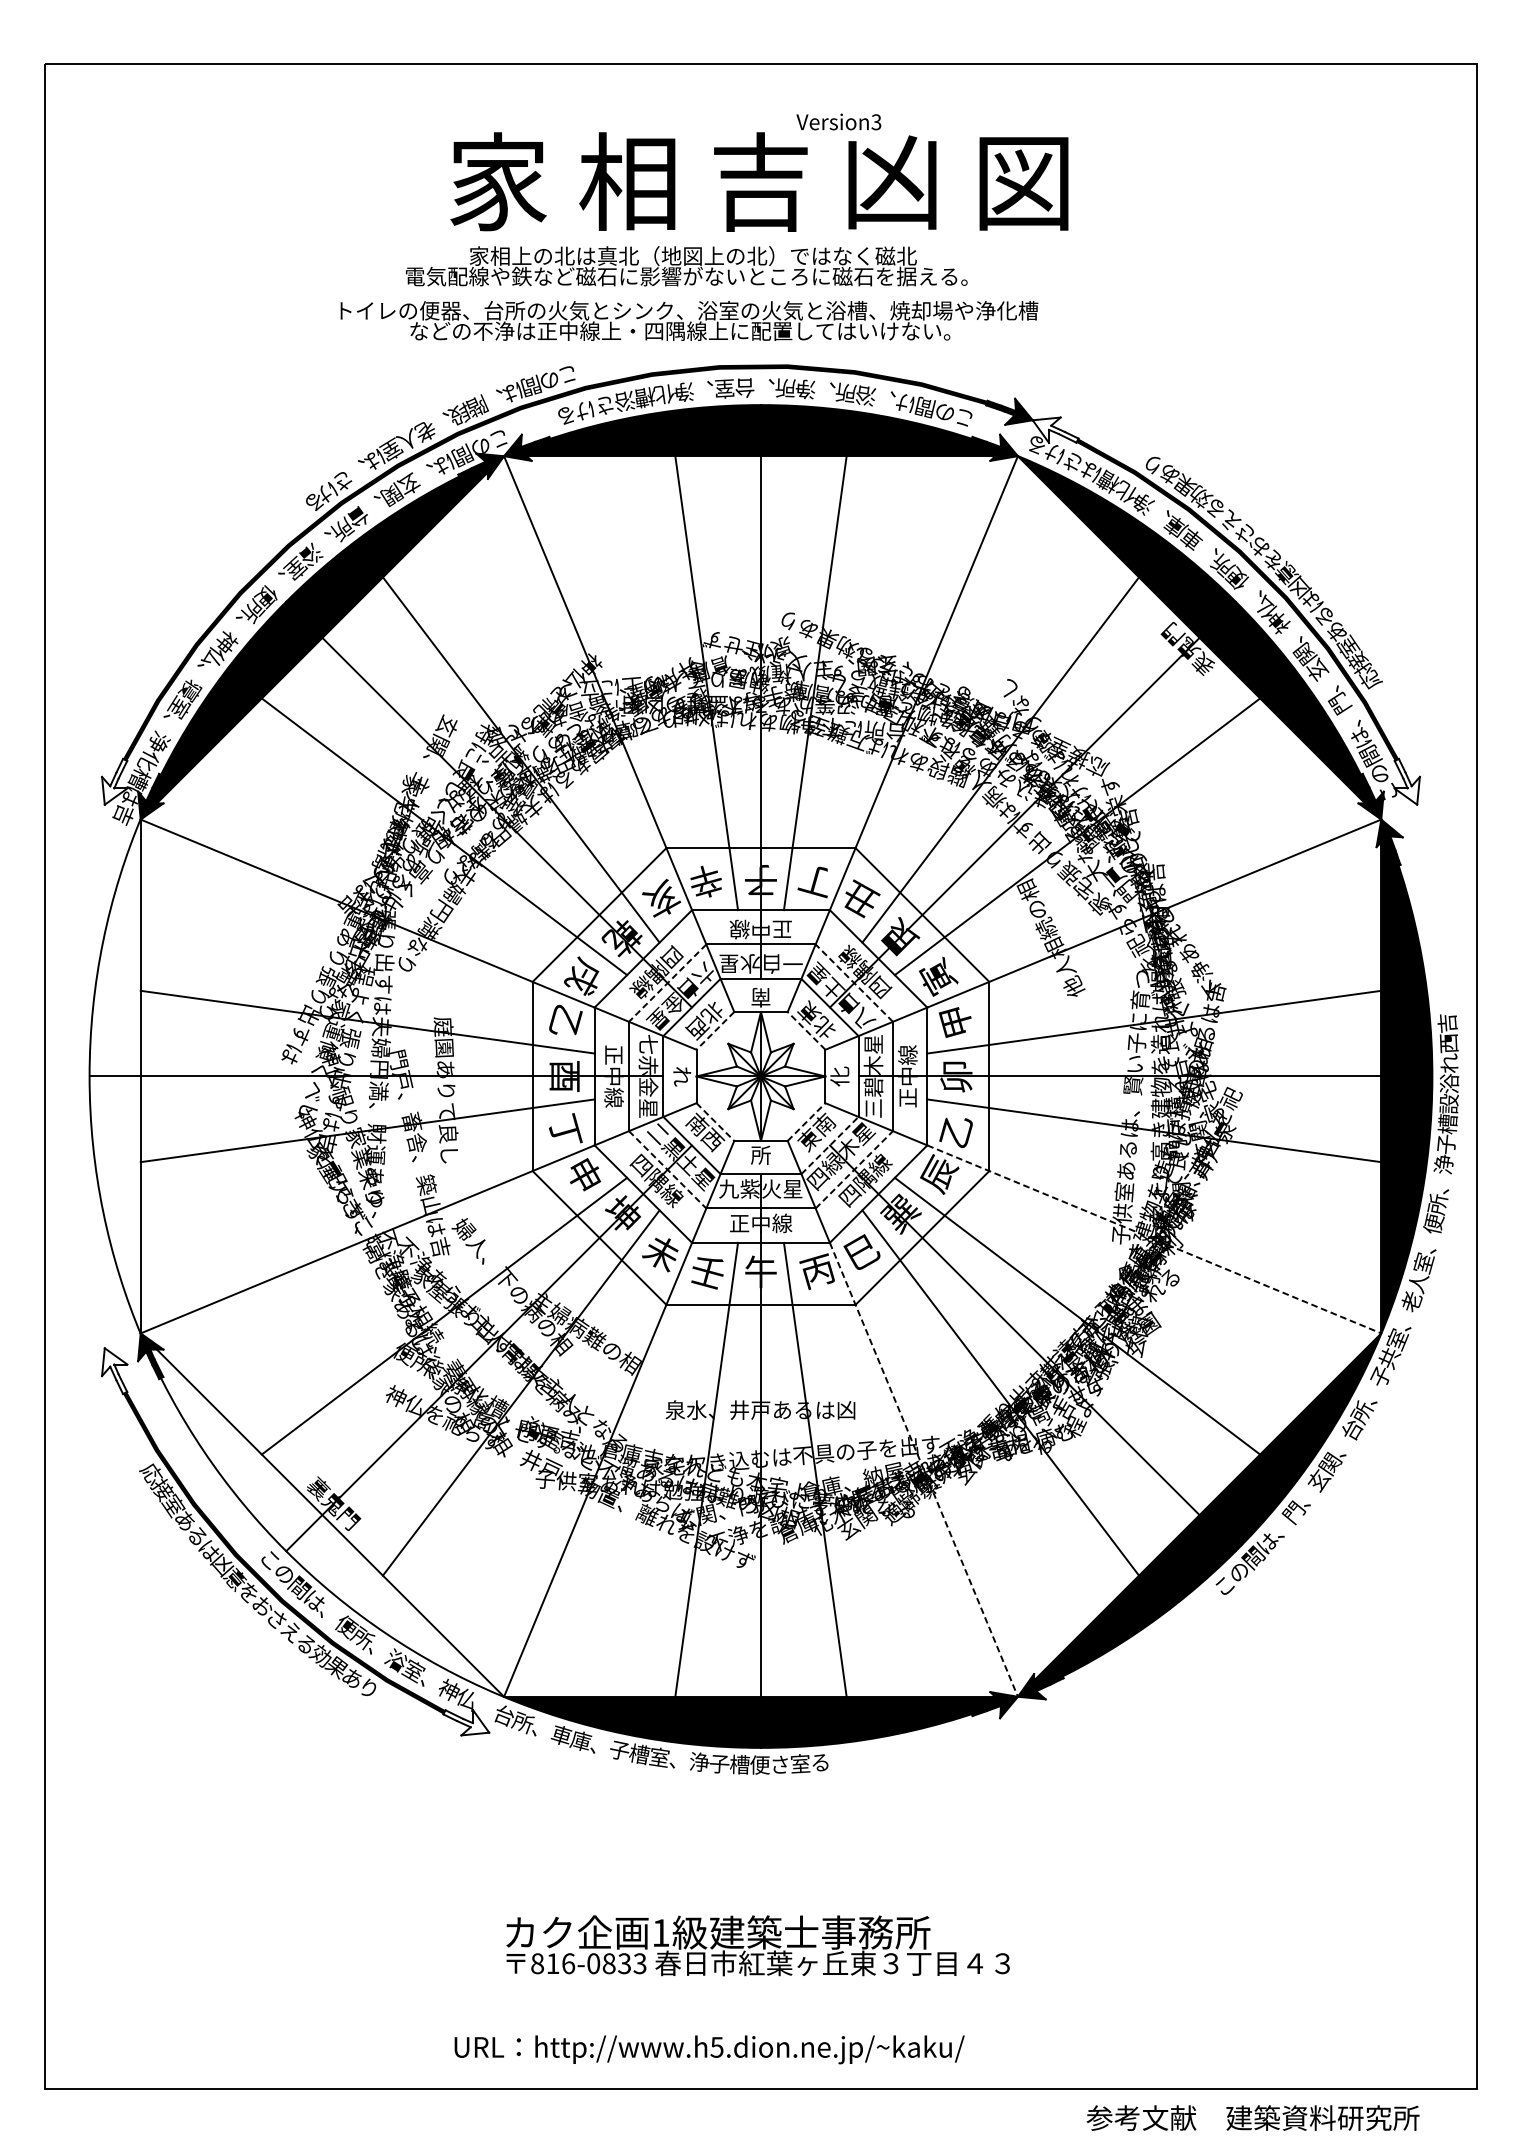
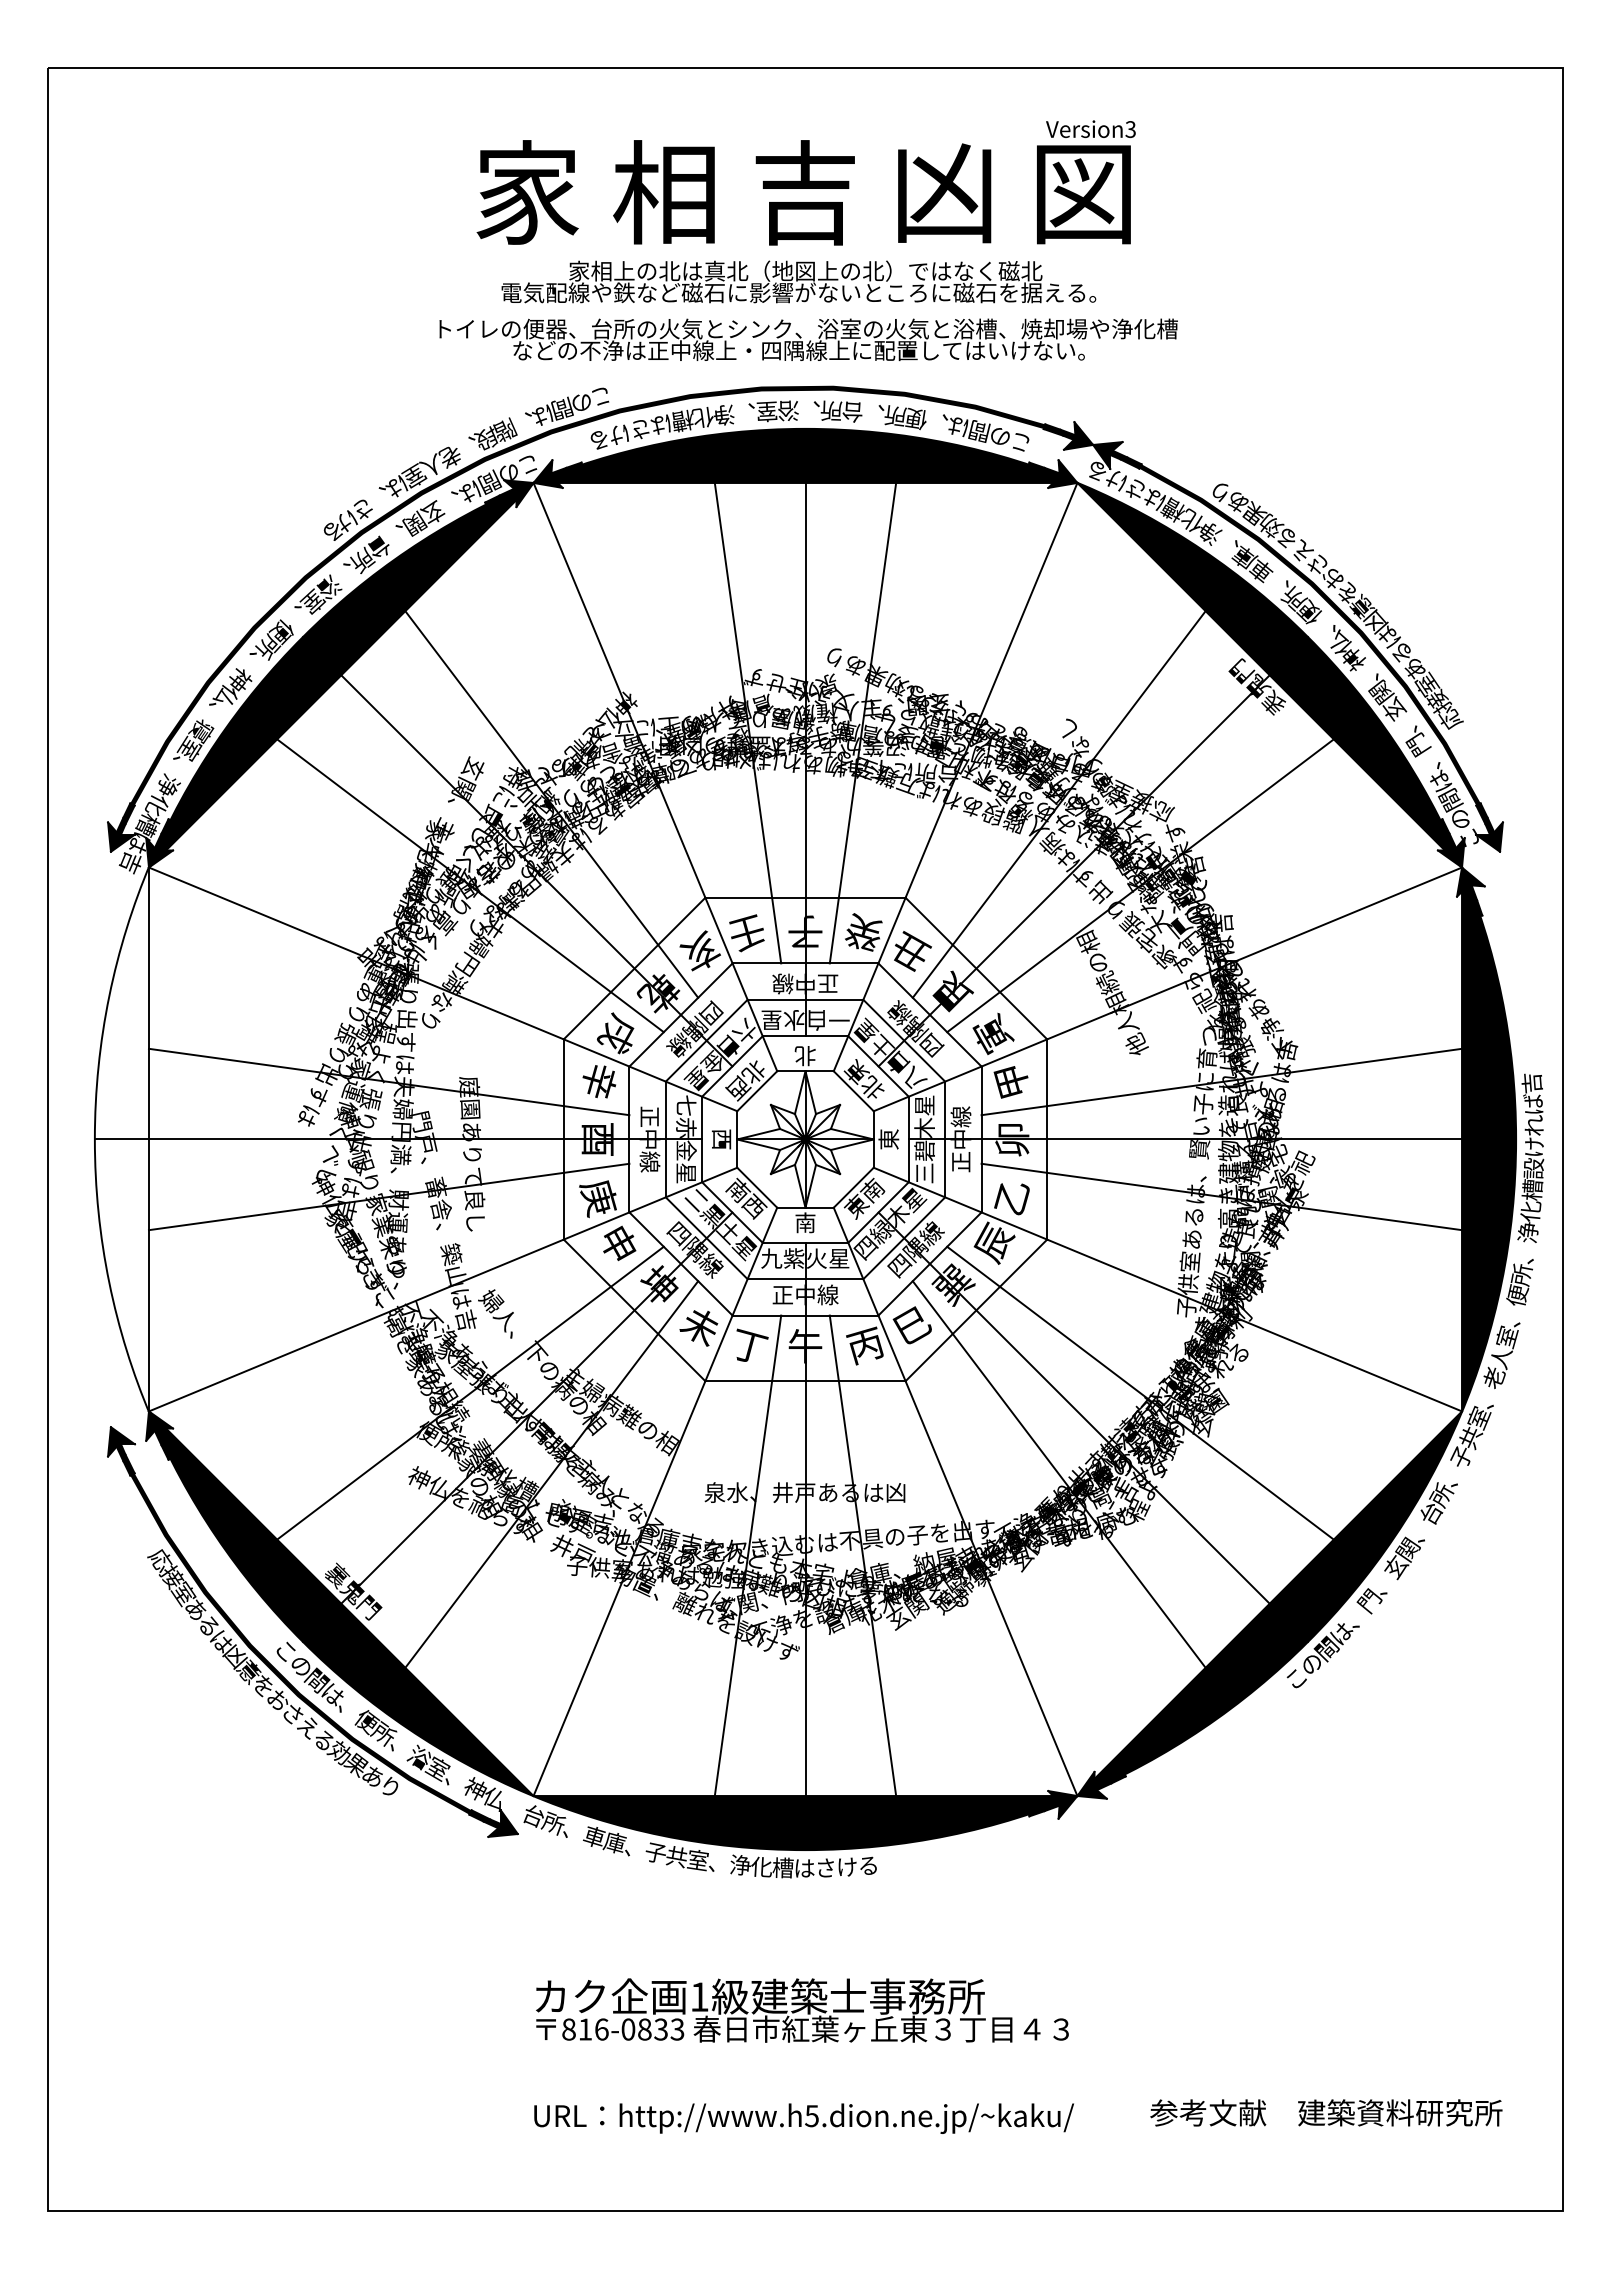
text: (838, 121) -> (1090, 128), moved
text: (686, 265) -> (798, 281), moved
text: (689, 320) -> (808, 339), moved
text: (744, 387) -> (788, 410), 台 -> 浴
text: (805, 388) -> (852, 411), 浄 -> 台
text: (865, 395) -> (916, 418), 浴 -> 便
text: (624, 400) -> (661, 424), 浴 -> は
text: (905, 402) -> (958, 426), け -> は
fill: (1055, 430) -> (1117, 455), added
fill: (114, 781) -> (121, 827), added
fill: (1407, 781) -> (1489, 827), added
text: (815, 880) -> (863, 932), 丁 -> 癸
text: (705, 881) -> (746, 933), 辛 -> 壬
line: (667, 982) -> (706, 1040), dashed -> solid
line: (854, 982) -> (904, 1040), dashed -> solid
text: (760, 997) -> (804, 1055), 南 -> 北
text: (565, 1020) -> (598, 1080), 乙 -> 辛
line: (806, 1030) -> (853, 1090), dashed -> solid
line: (714, 1031) -> (756, 1091), dashed -> solid
text: (1448, 1043) -> (1533, 1104), 西 -> ば
text: (681, 1076) -> (721, 1139), れ -> 西
text: (839, 1076) -> (888, 1139), 化 -> 東
text: (1449, 1083) -> (1534, 1146), 浴 -> け
line: (807, 1121) -> (854, 1187), dashed -> solid
line: (715, 1122) -> (757, 1188), dashed -> solid
text: (564, 1132) -> (597, 1198), 丁 -> 庚
text: (1445, 1144) -> (1530, 1211), 子 -> 化
line: (829, 1145) -> (878, 1212), dashed -> solid
text: (761, 1154) -> (805, 1222), 所 -> 南
line: (667, 1170) -> (706, 1238), dashed -> solid
line: (854, 1170) -> (904, 1238), dashed -> solid
line: (1154, 1239) -> (1222, 1312), dashed -> solid
text: (708, 1272) -> (749, 1346), 壬 -> 丁
fill: (114, 1371) -> (121, 1451), added
line: (924, 1470) -> (978, 1556), dashed -> solid
fill: (321, 1514) -> (340, 1603), added
fill: (466, 1722) -> (493, 1823), added
text: (639, 1753) -> (676, 1856), 槽 -> 共
text: (719, 1763) -> (761, 1866), 子 -> 化
text: (800, 1763) -> (847, 1866), 室 -> け
text: (760, 1765) -> (804, 1868), 便 -> は
text: (758, 1945) -> (802, 2010), moved
text: (709, 2049) -> (803, 2118), moved
text: (1253, 2117) -> (1326, 2112), moved

